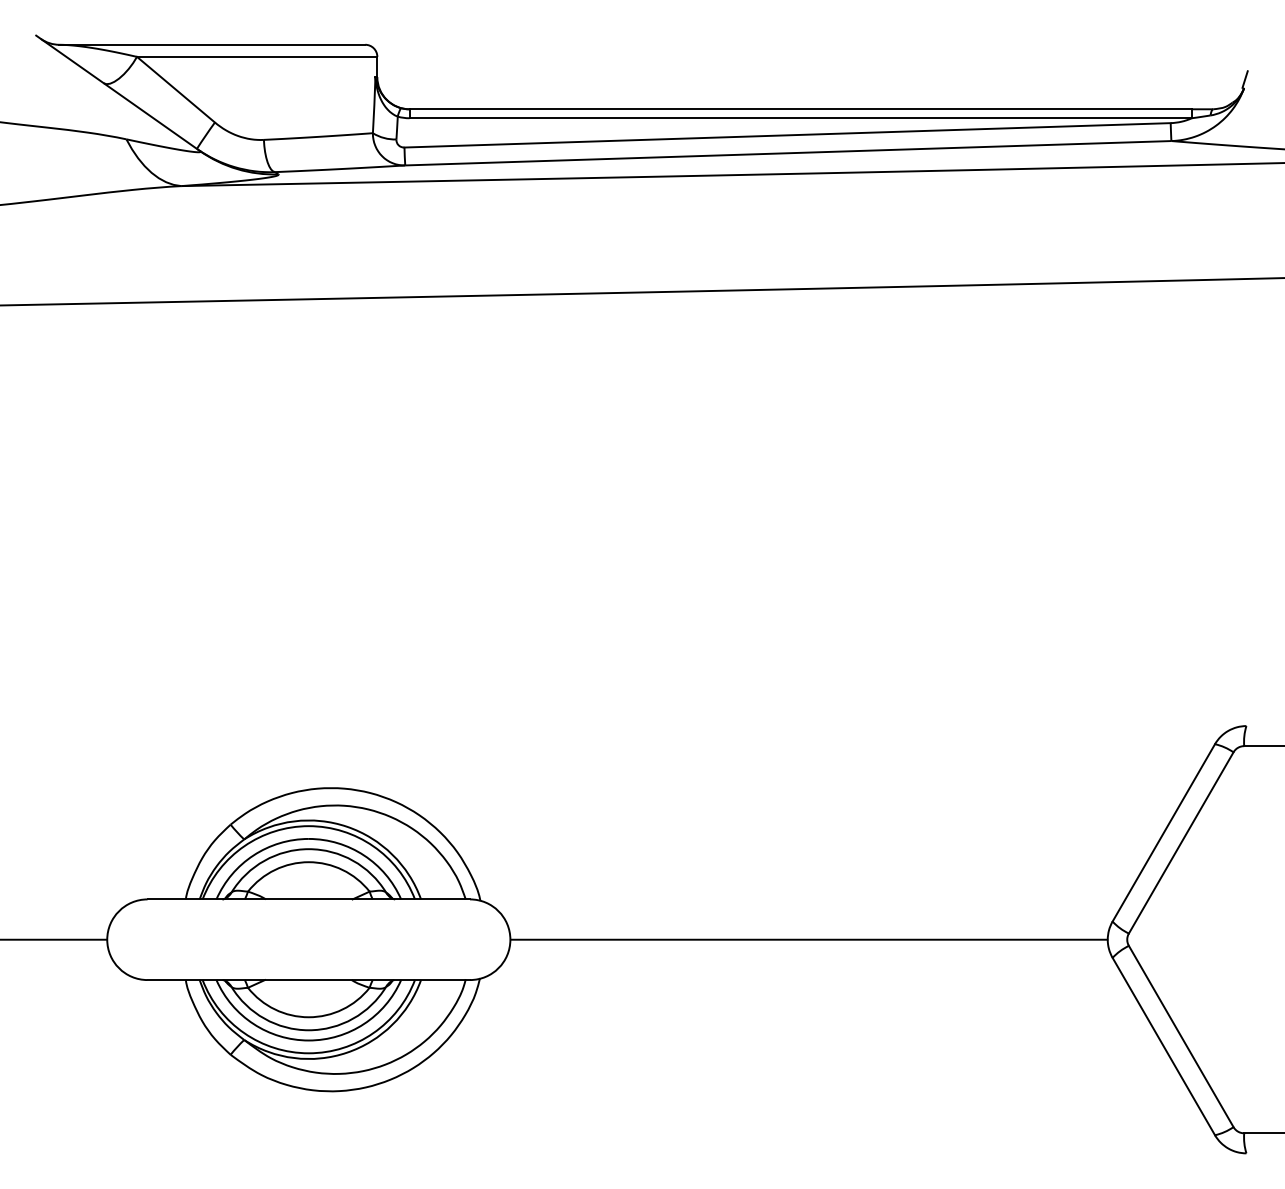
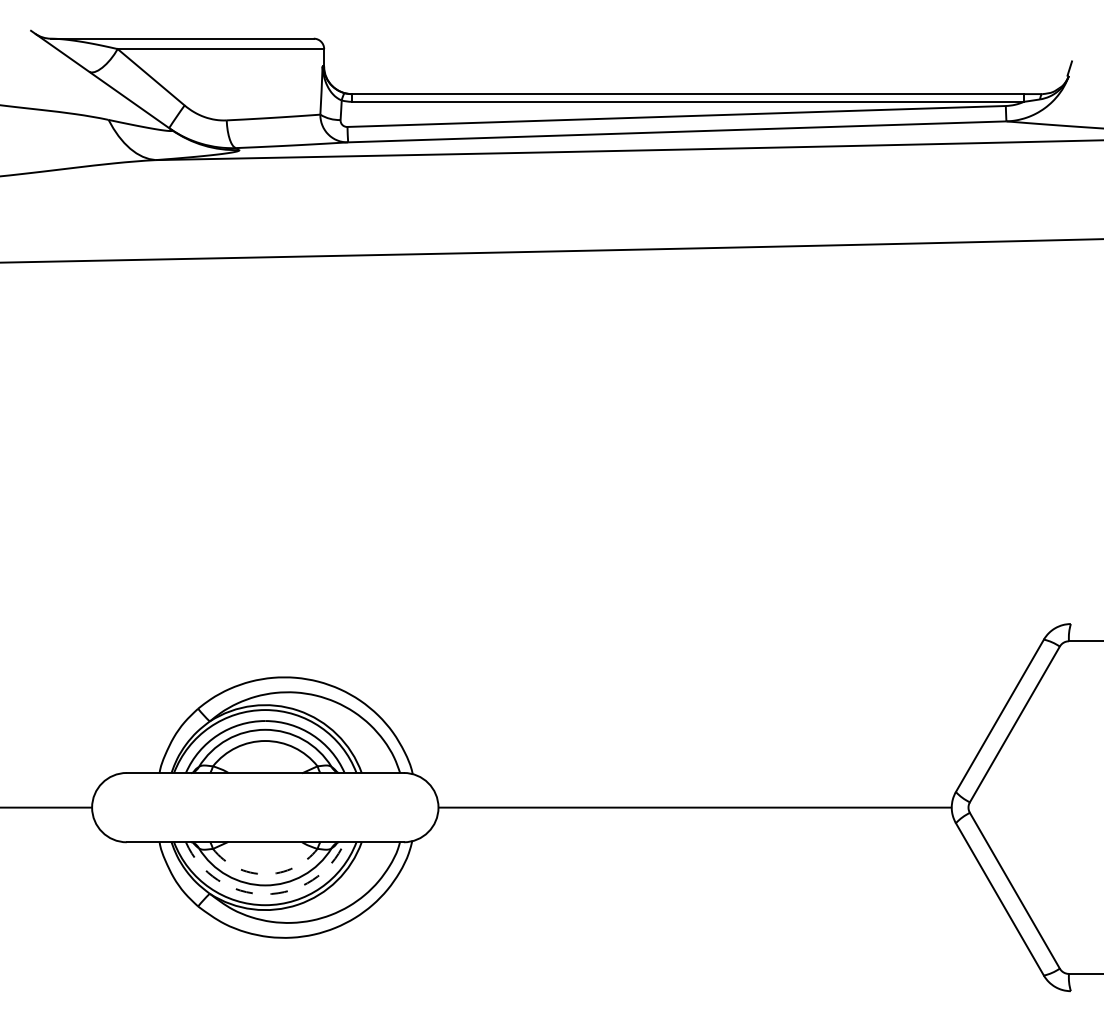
arc: (308, 1017) -> (265, 874), solid -> dashed
arc: (308, 1040) -> (265, 894), solid -> dashed

